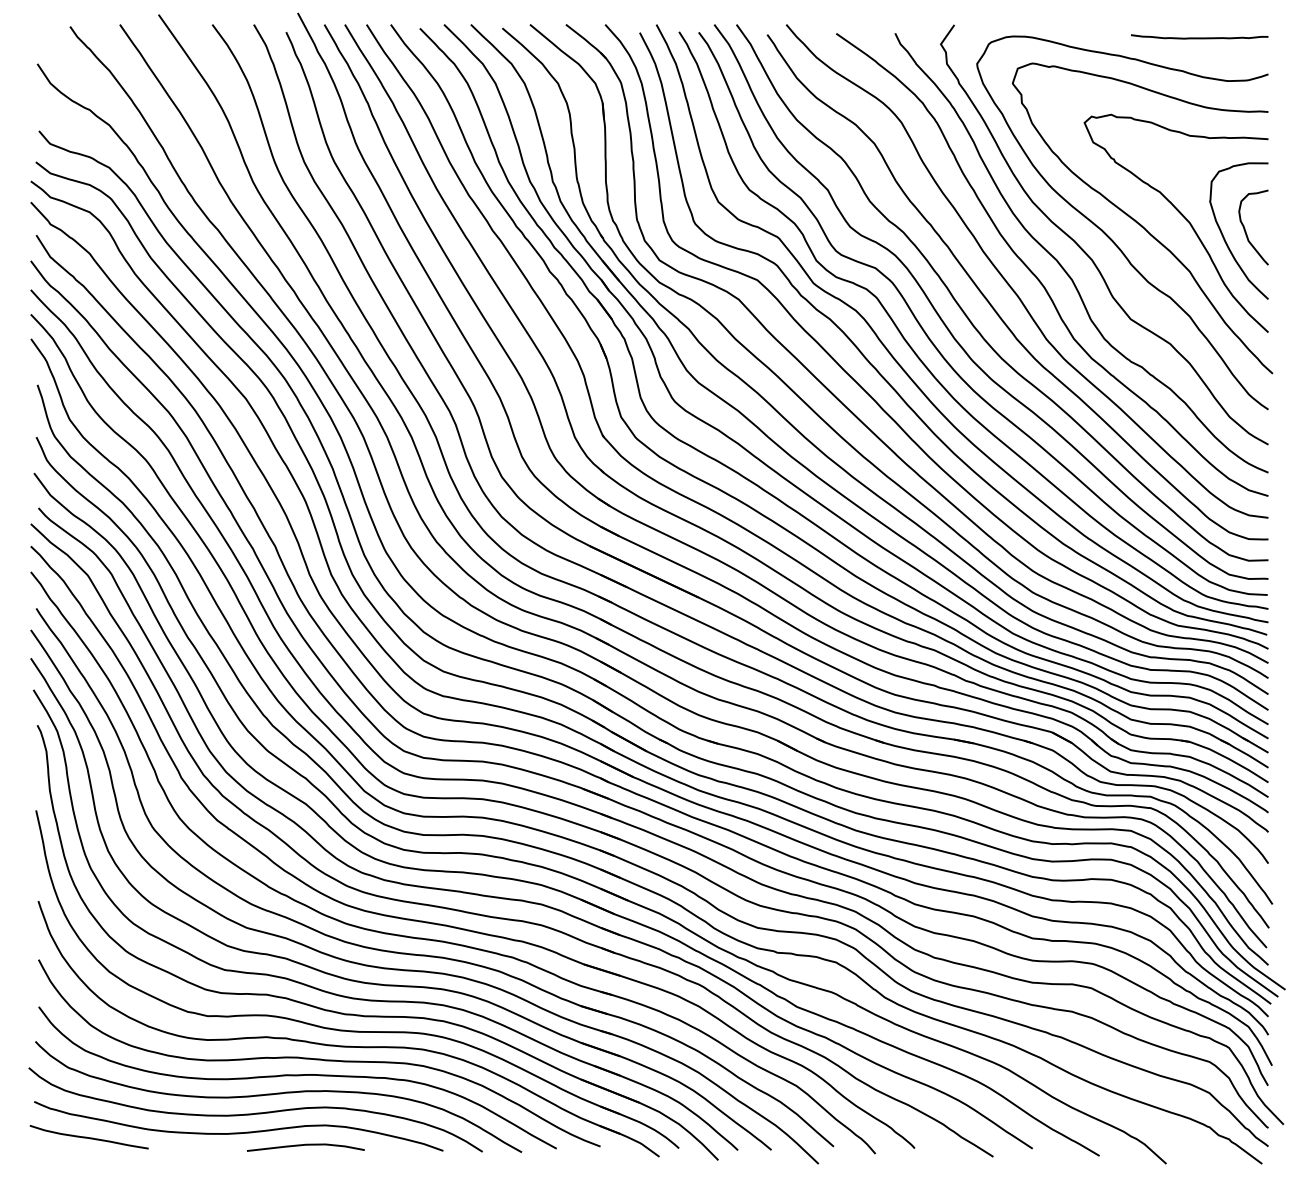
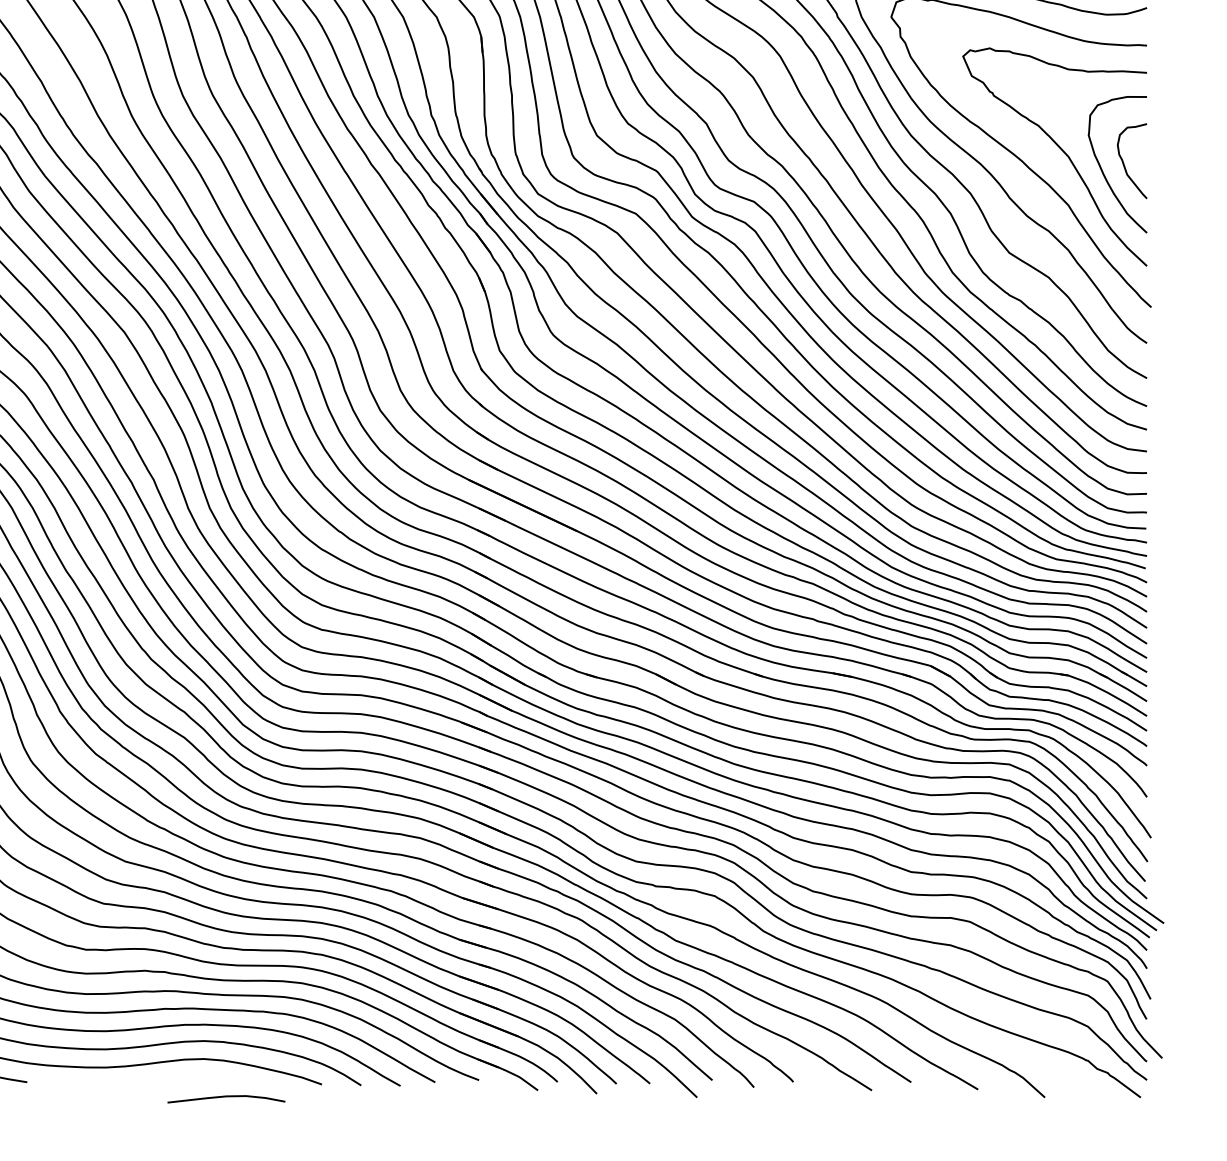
curve: (305, 1145) -> (226, 1097), moved

